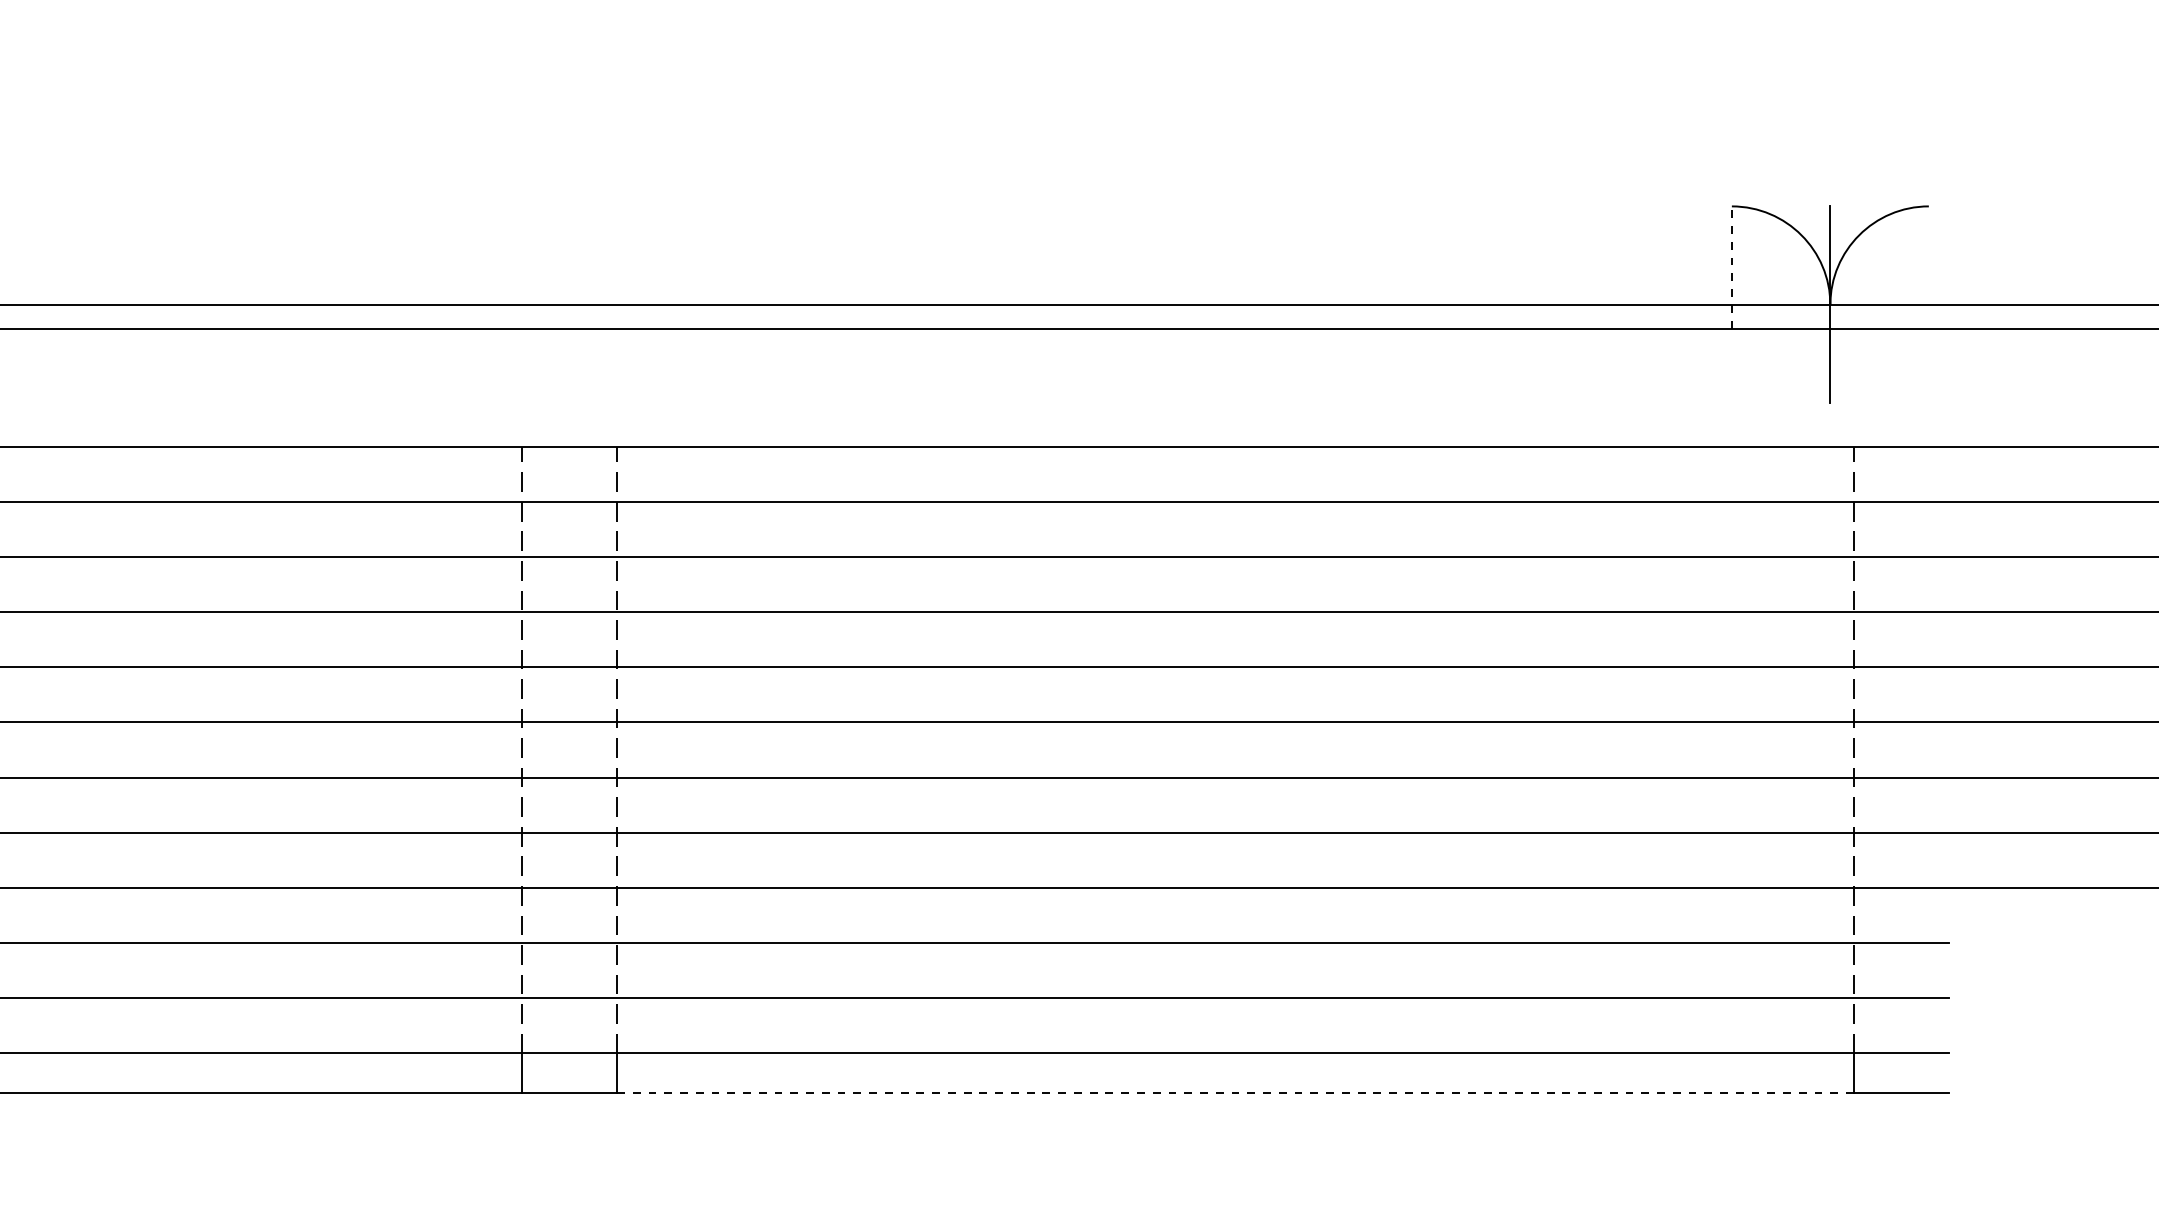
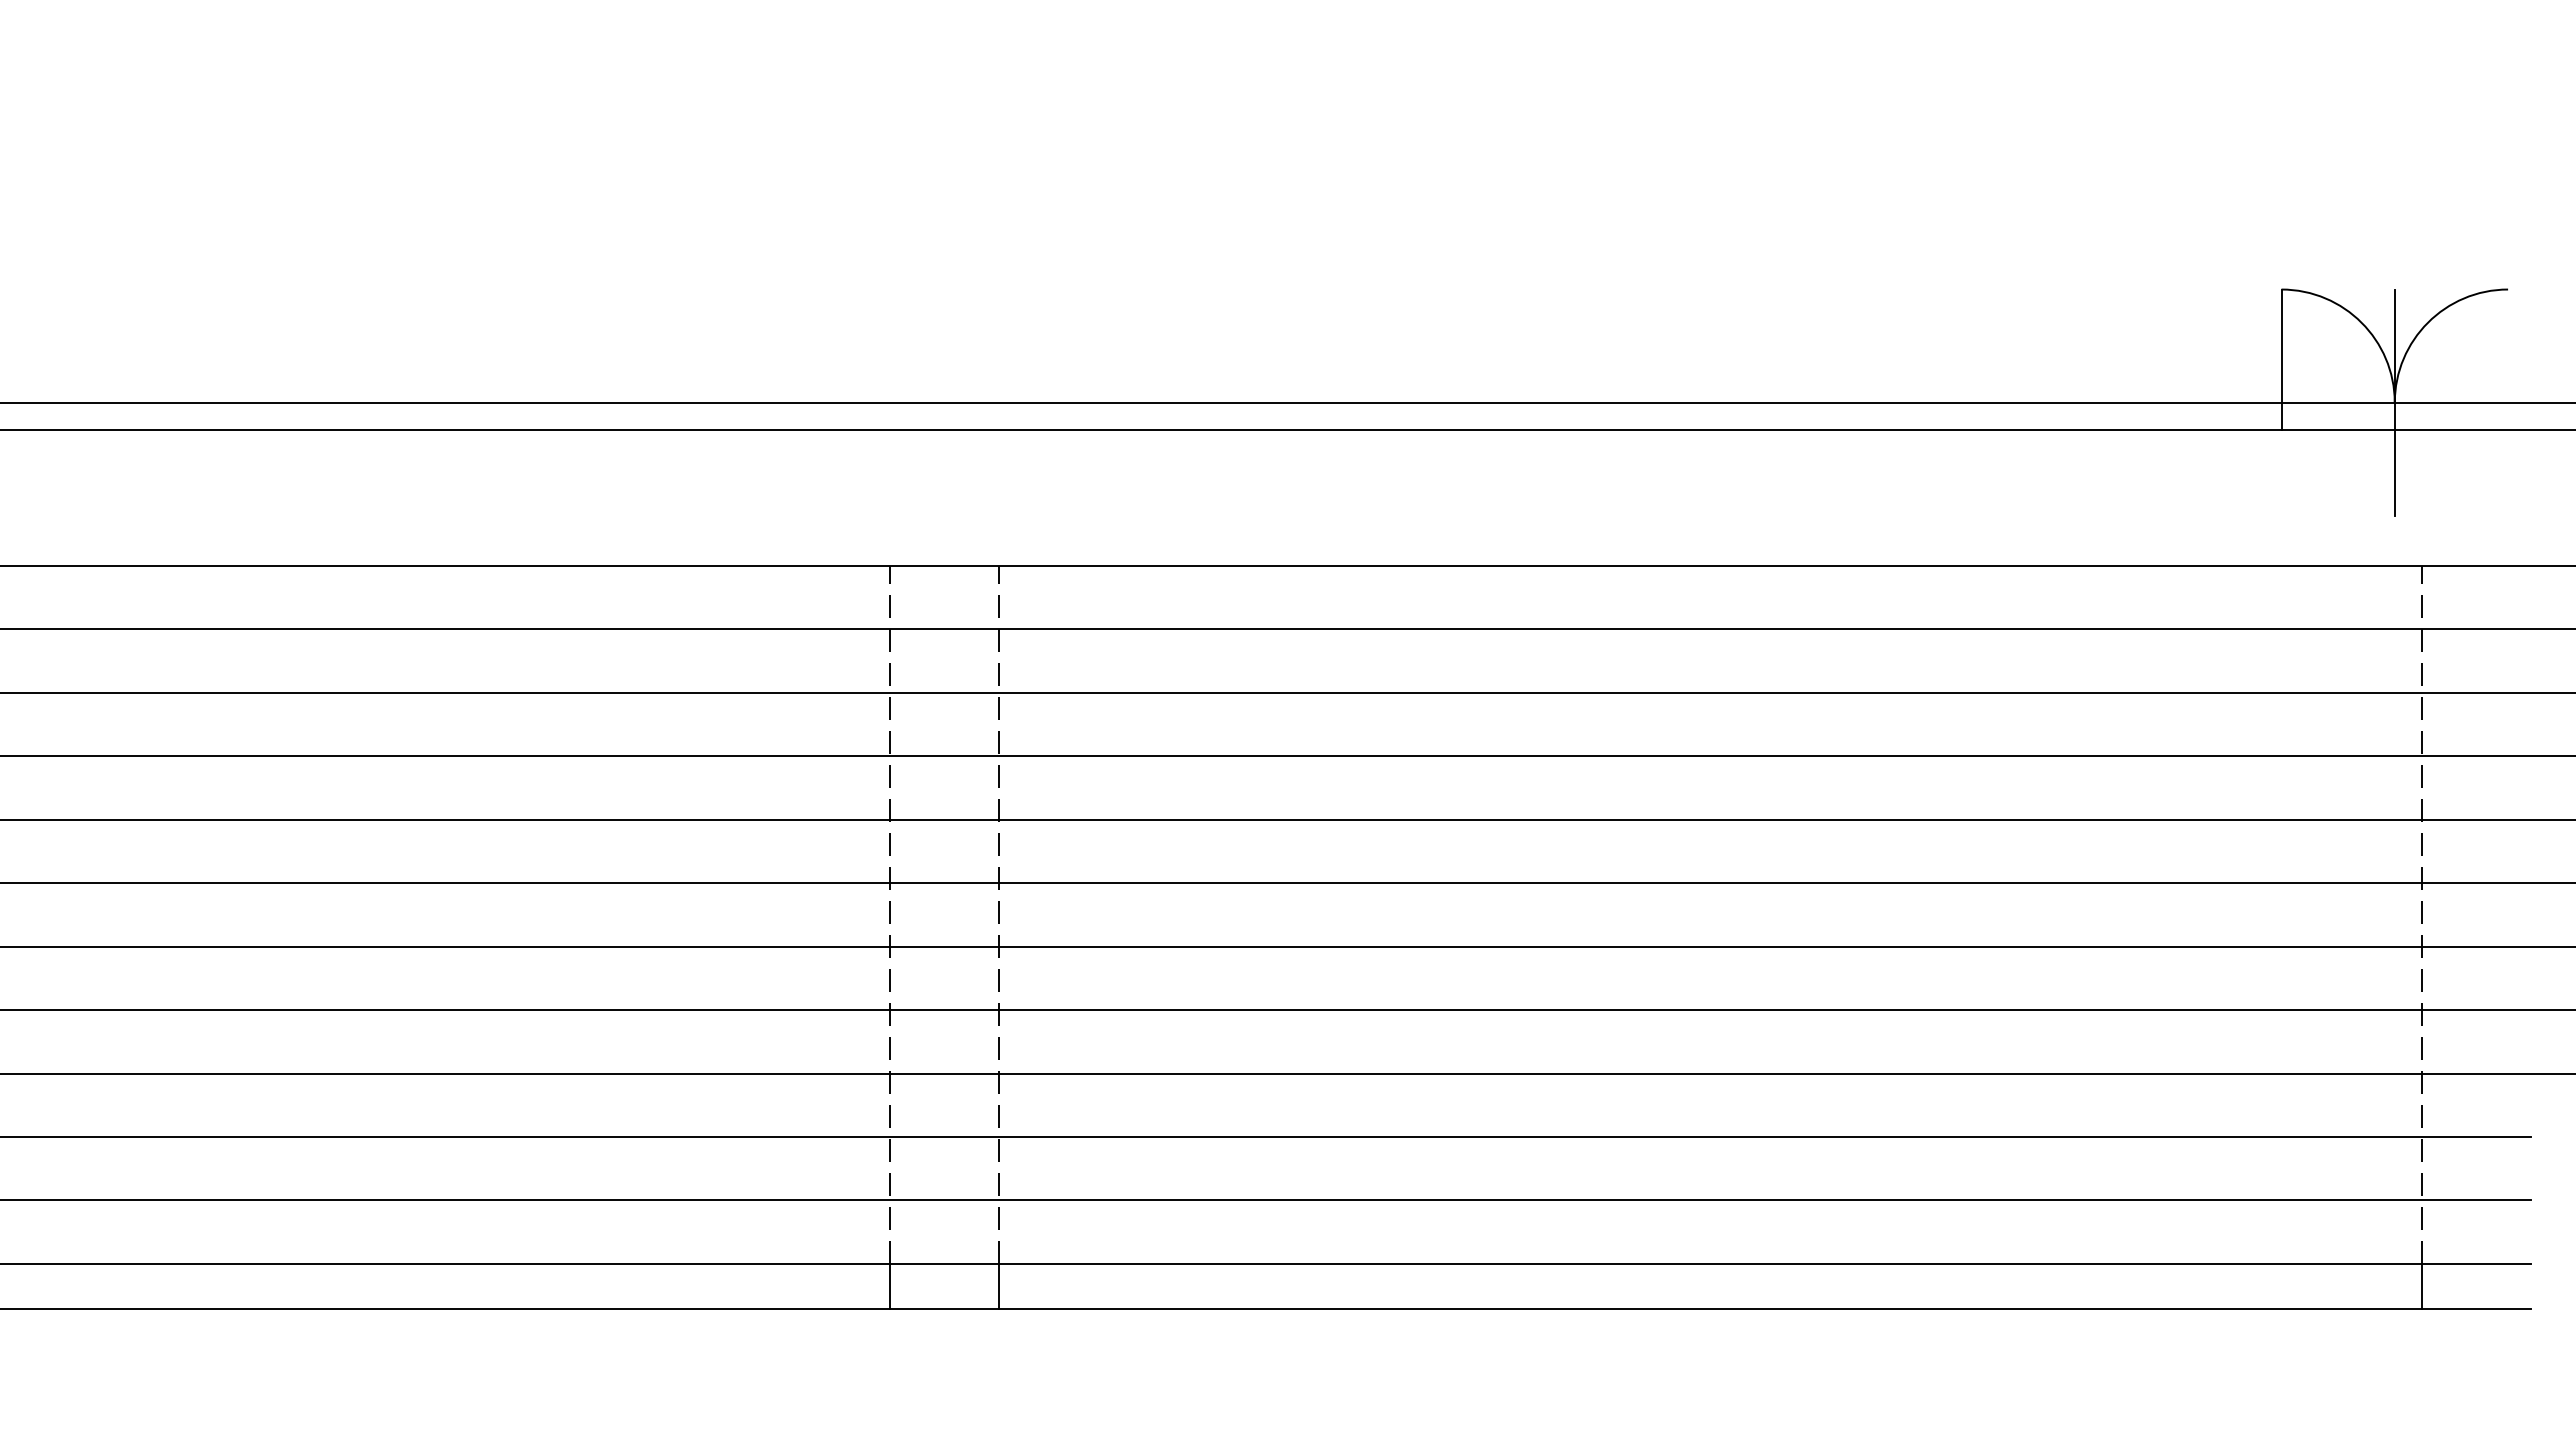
line: (1731, 267) -> (2281, 359), dashed -> solid
line: (1235, 1093) -> (1710, 1309), dashed -> solid

